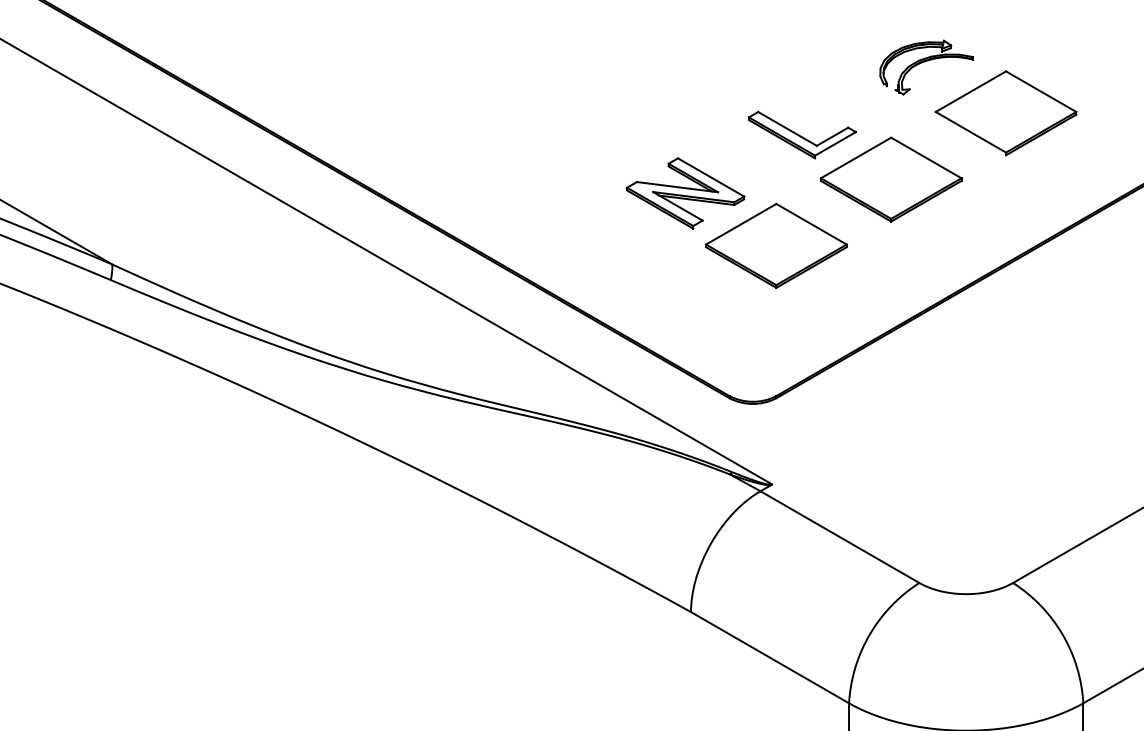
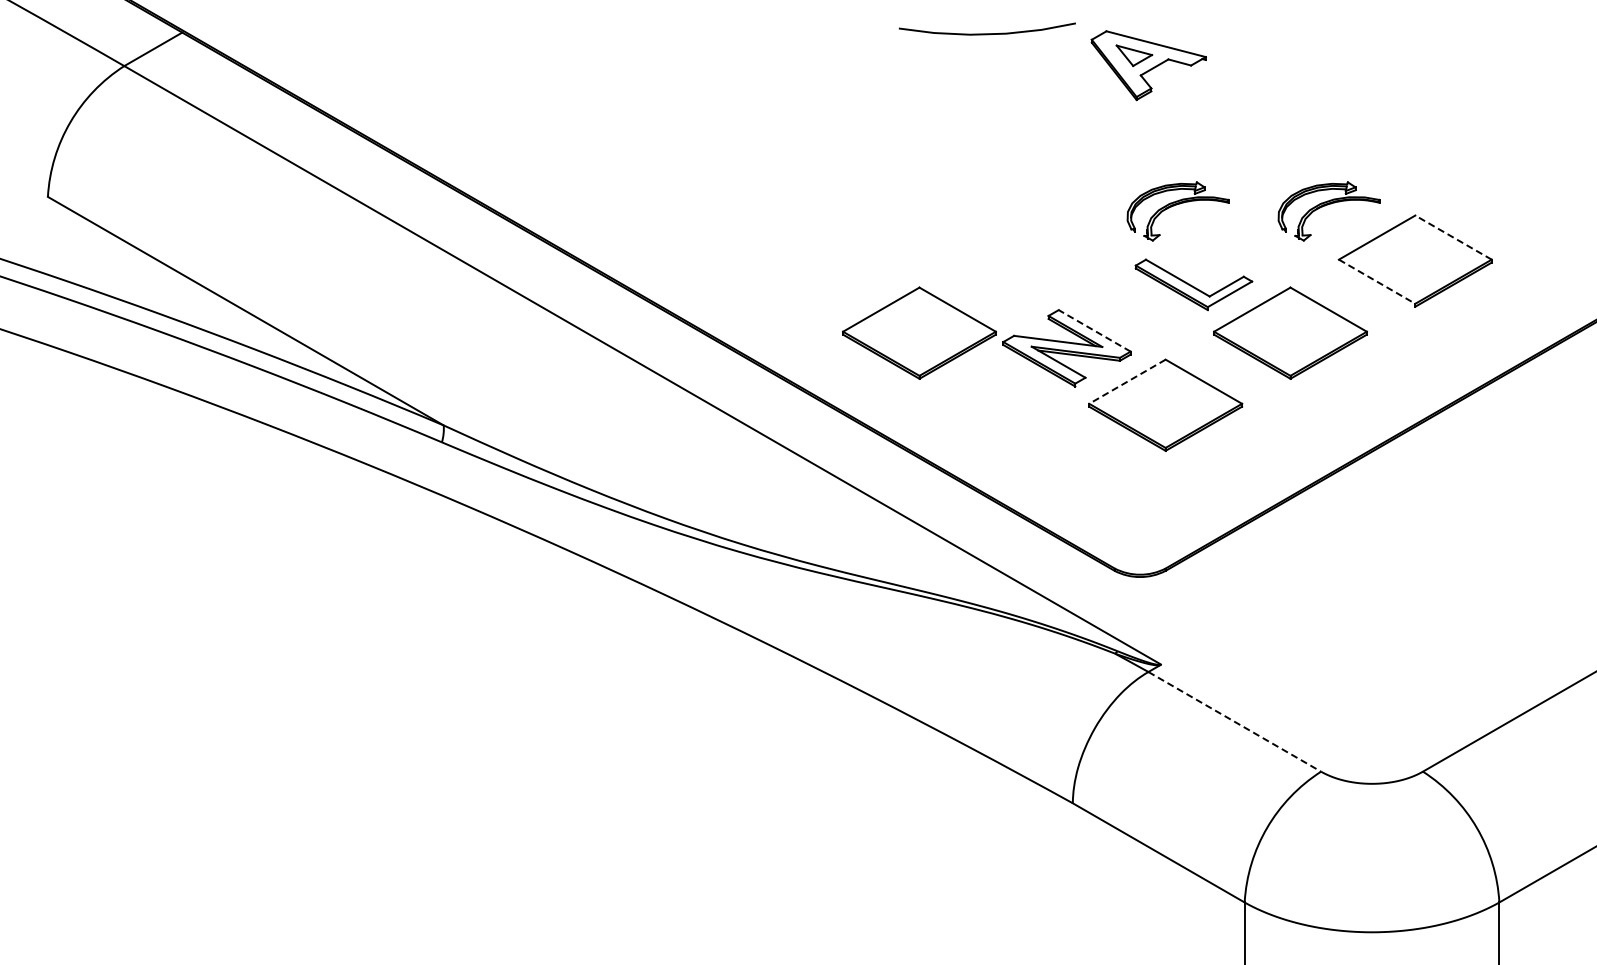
part: (787, 67) -> (1177, 211), added
line: (1041, 91) -> (1453, 237), solid -> dashed
line: (971, 132) -> (1377, 281), solid -> dashed
line: (710, 177) -> (1094, 330), solid -> dashed
part: (549, 178) -> (919, 332), added
line: (741, 224) -> (1127, 381), solid -> dashed
line: (839, 536) -> (1234, 721), solid -> dashed

